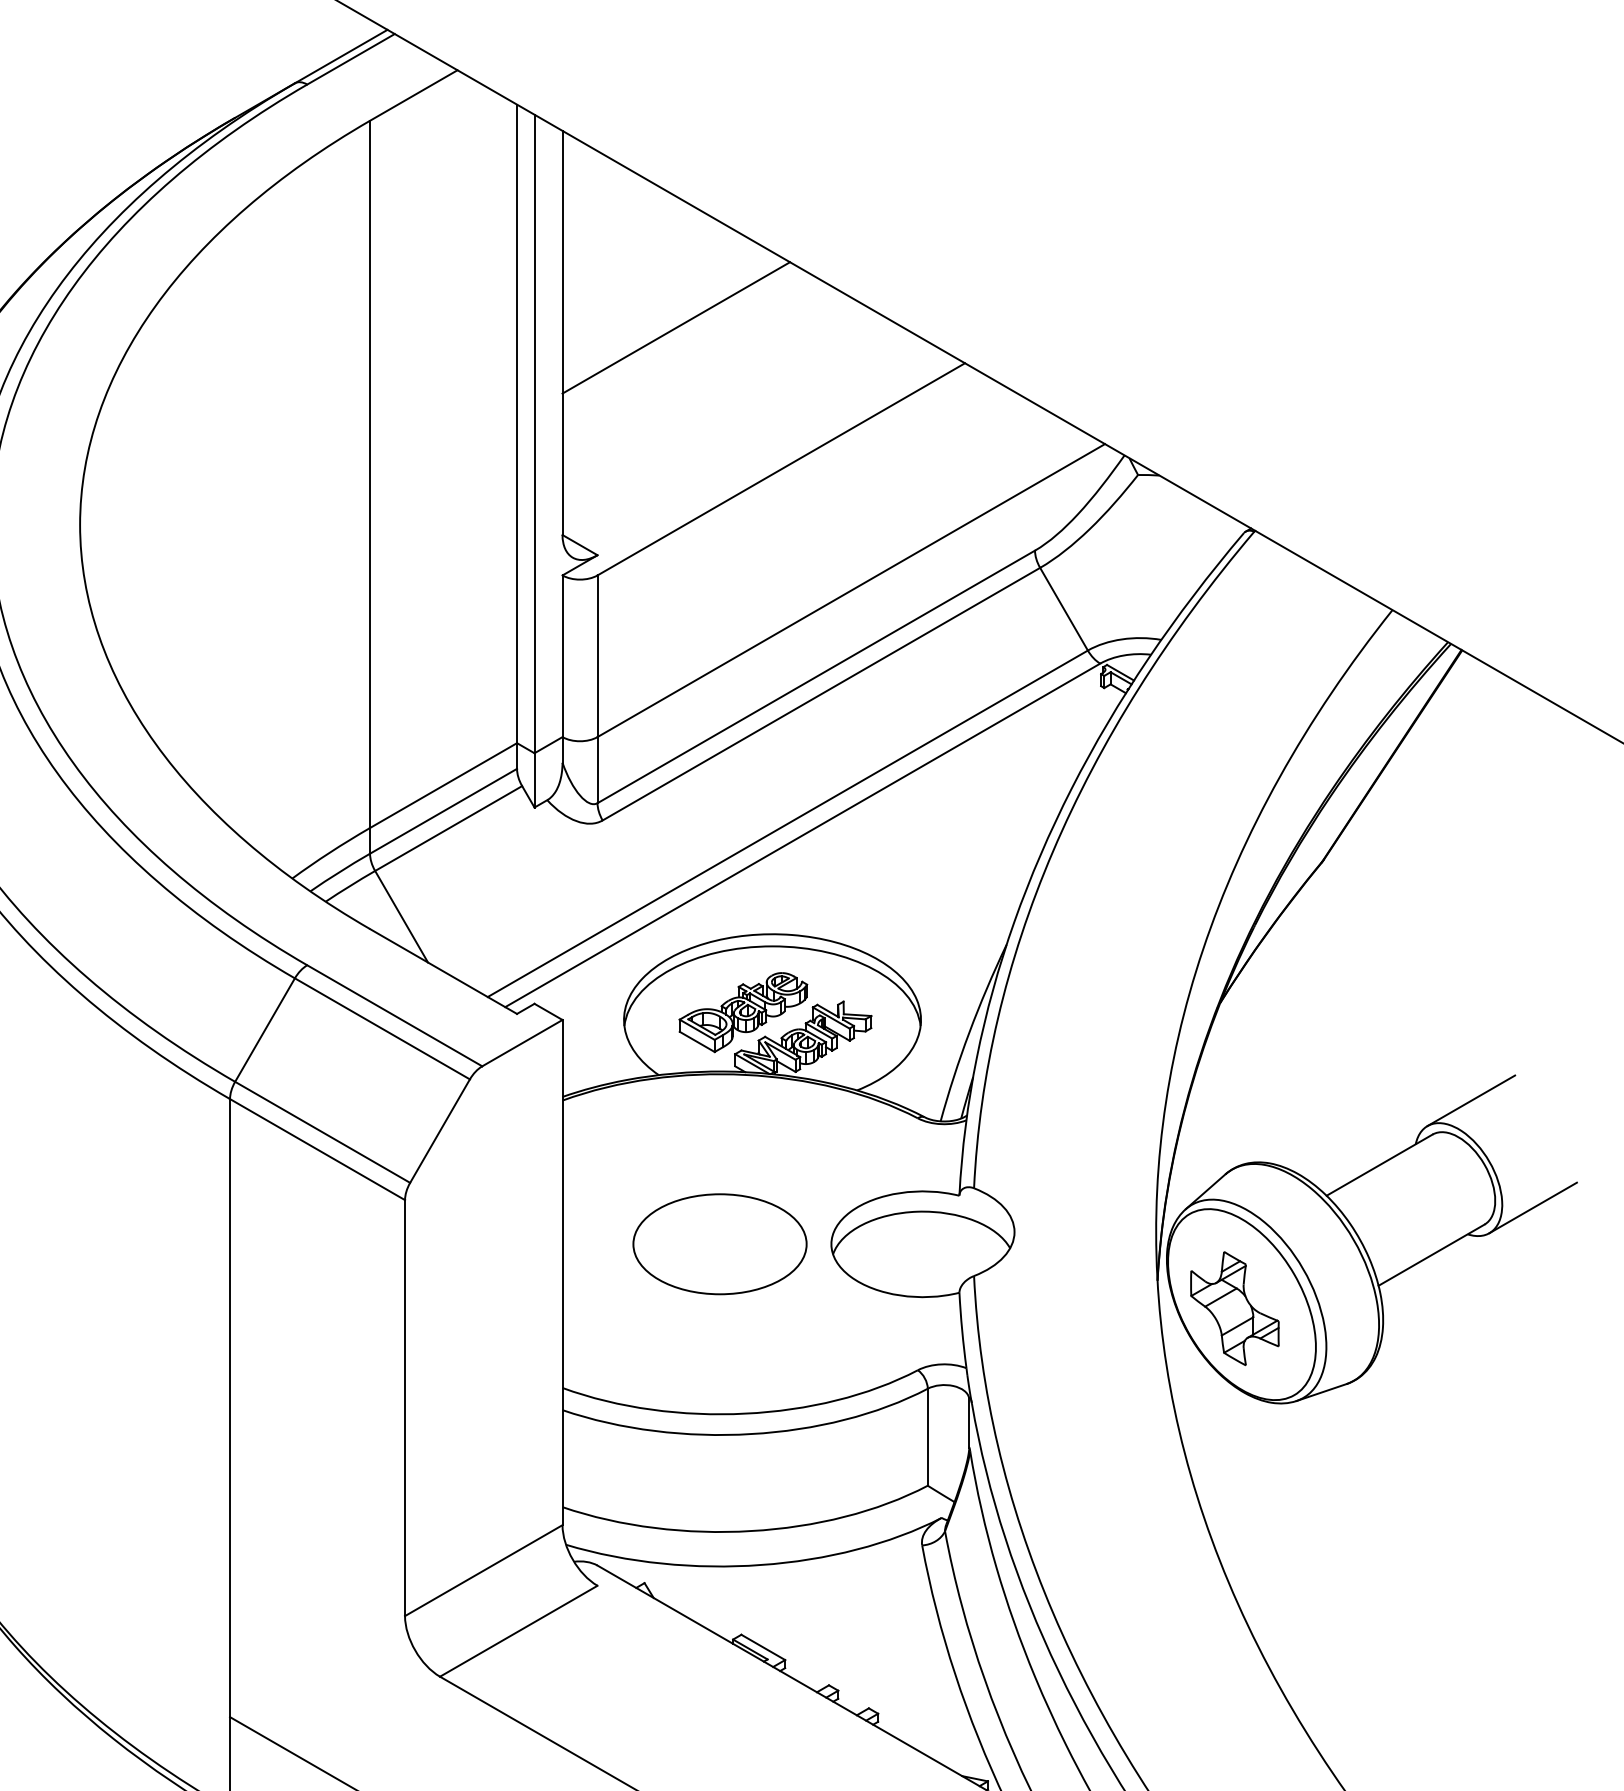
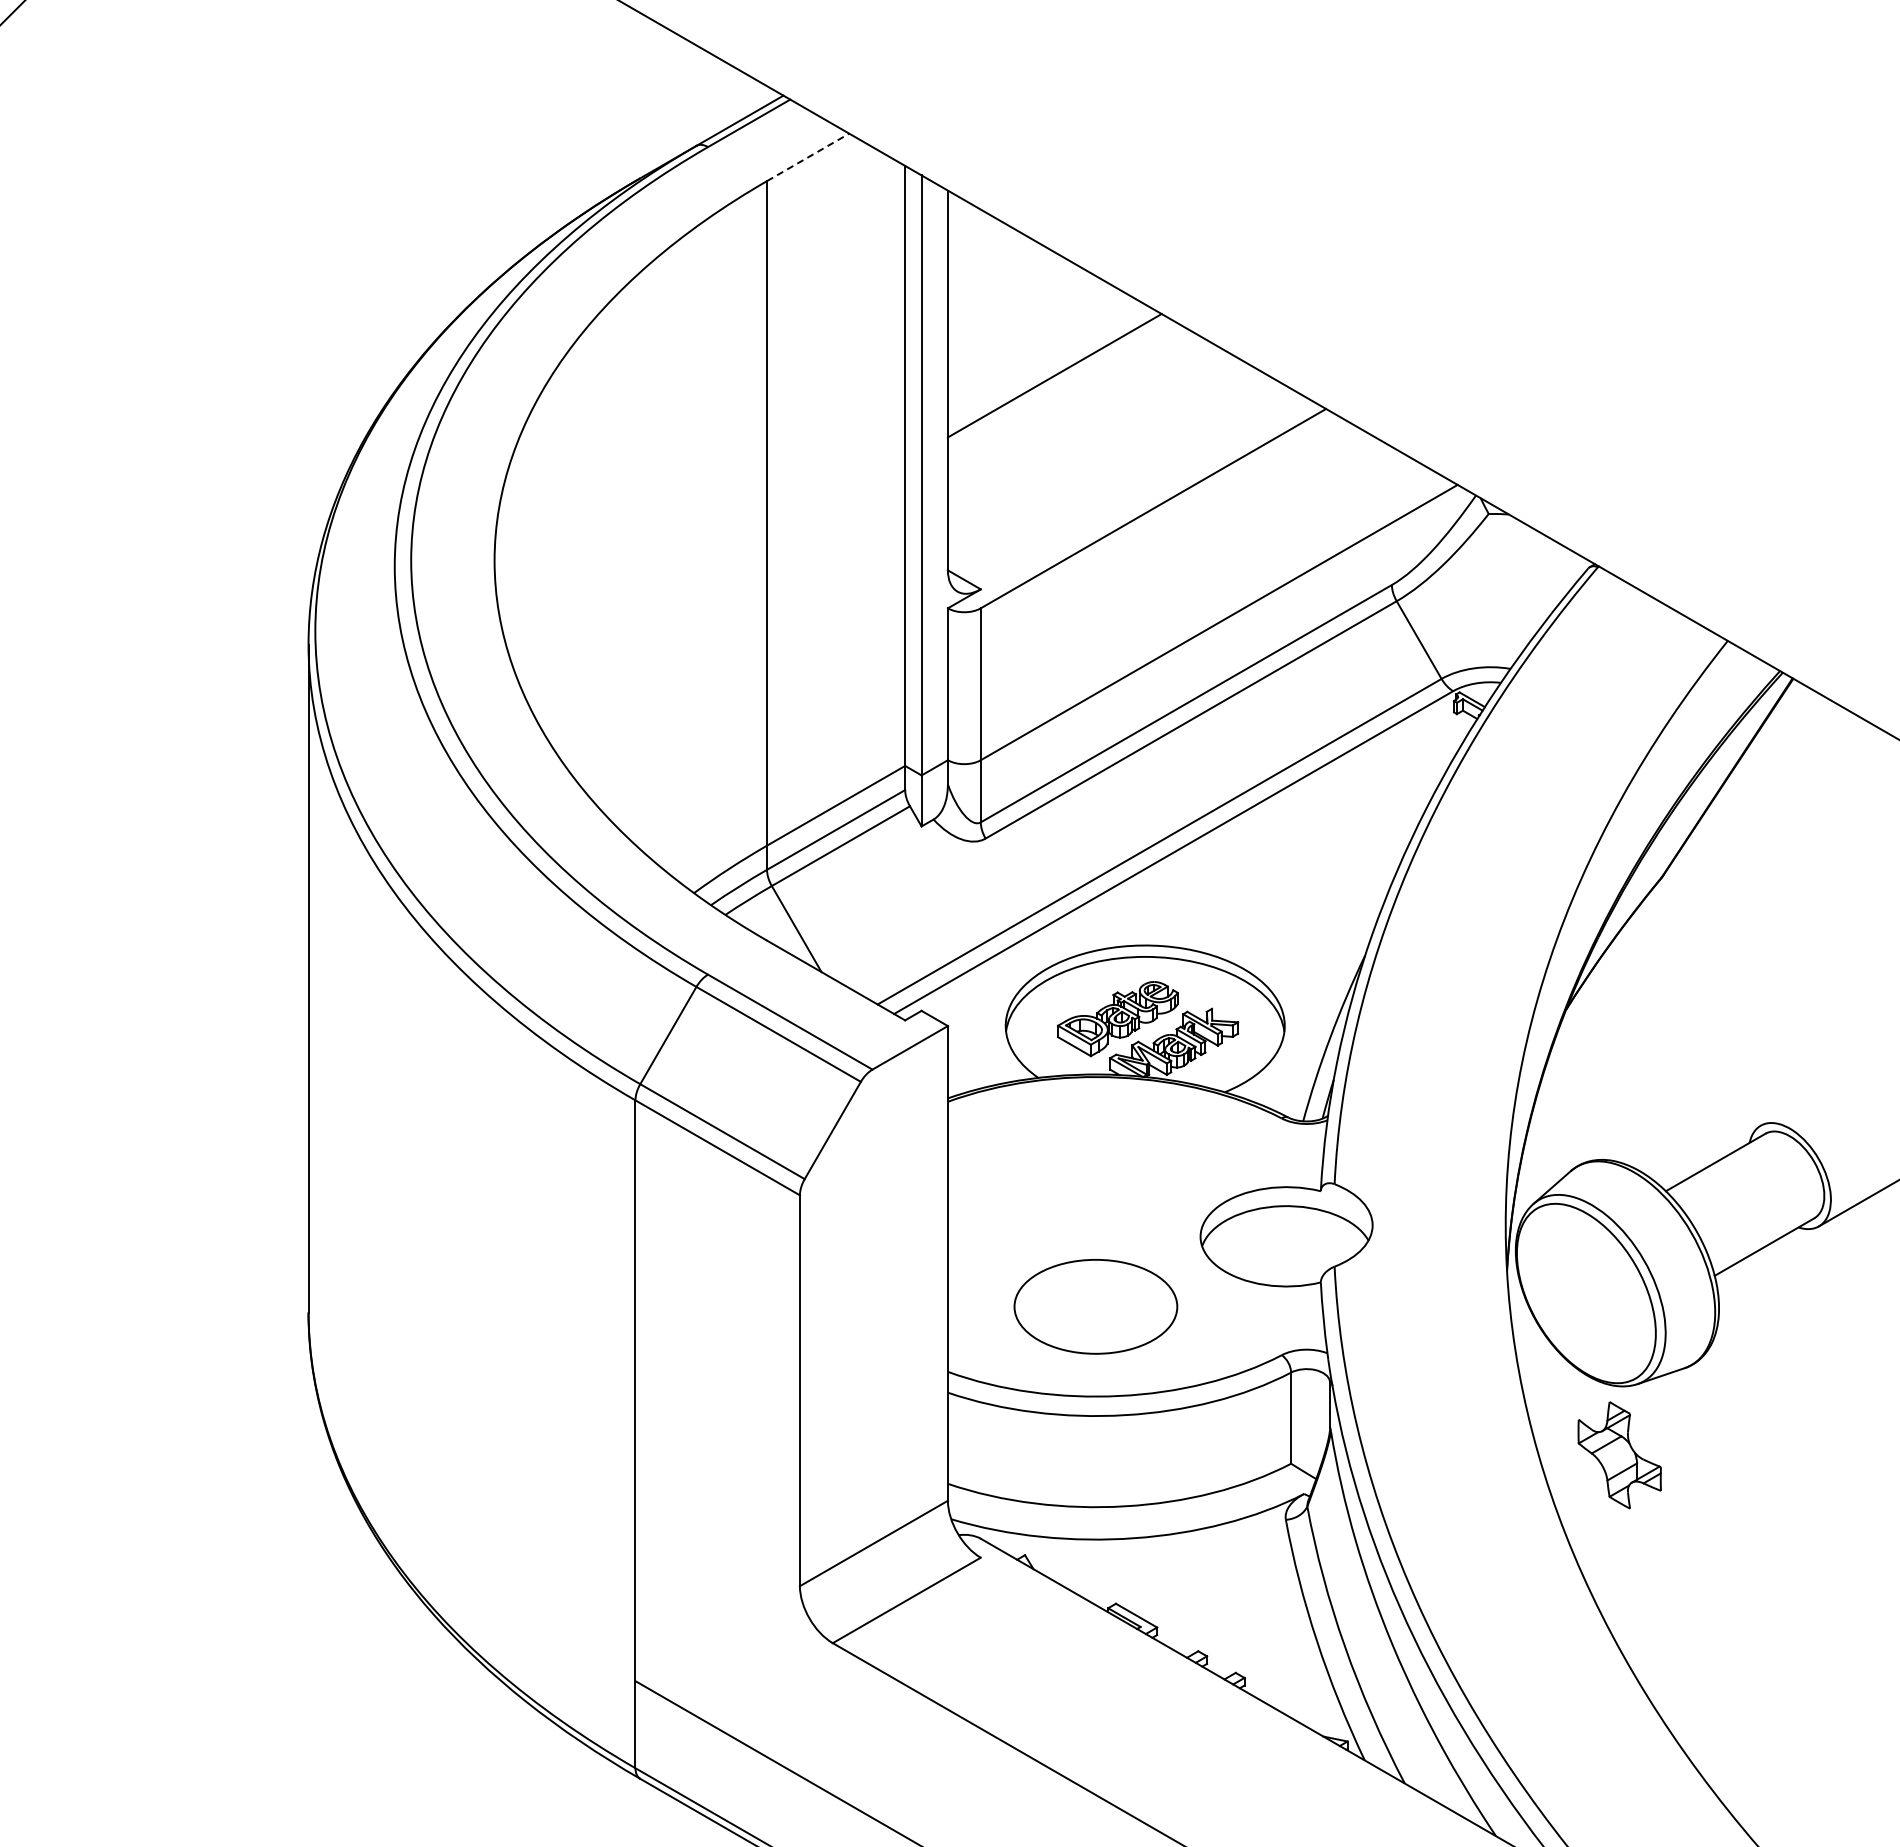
line: (414, 95) -> (808, 157), solid -> dashed
line: (1470, 1100) -> (1801, 1101), removed
part: (719, 1243) -> (1095, 1306), moved
part: (1234, 1308) -> (1619, 1455), moved

